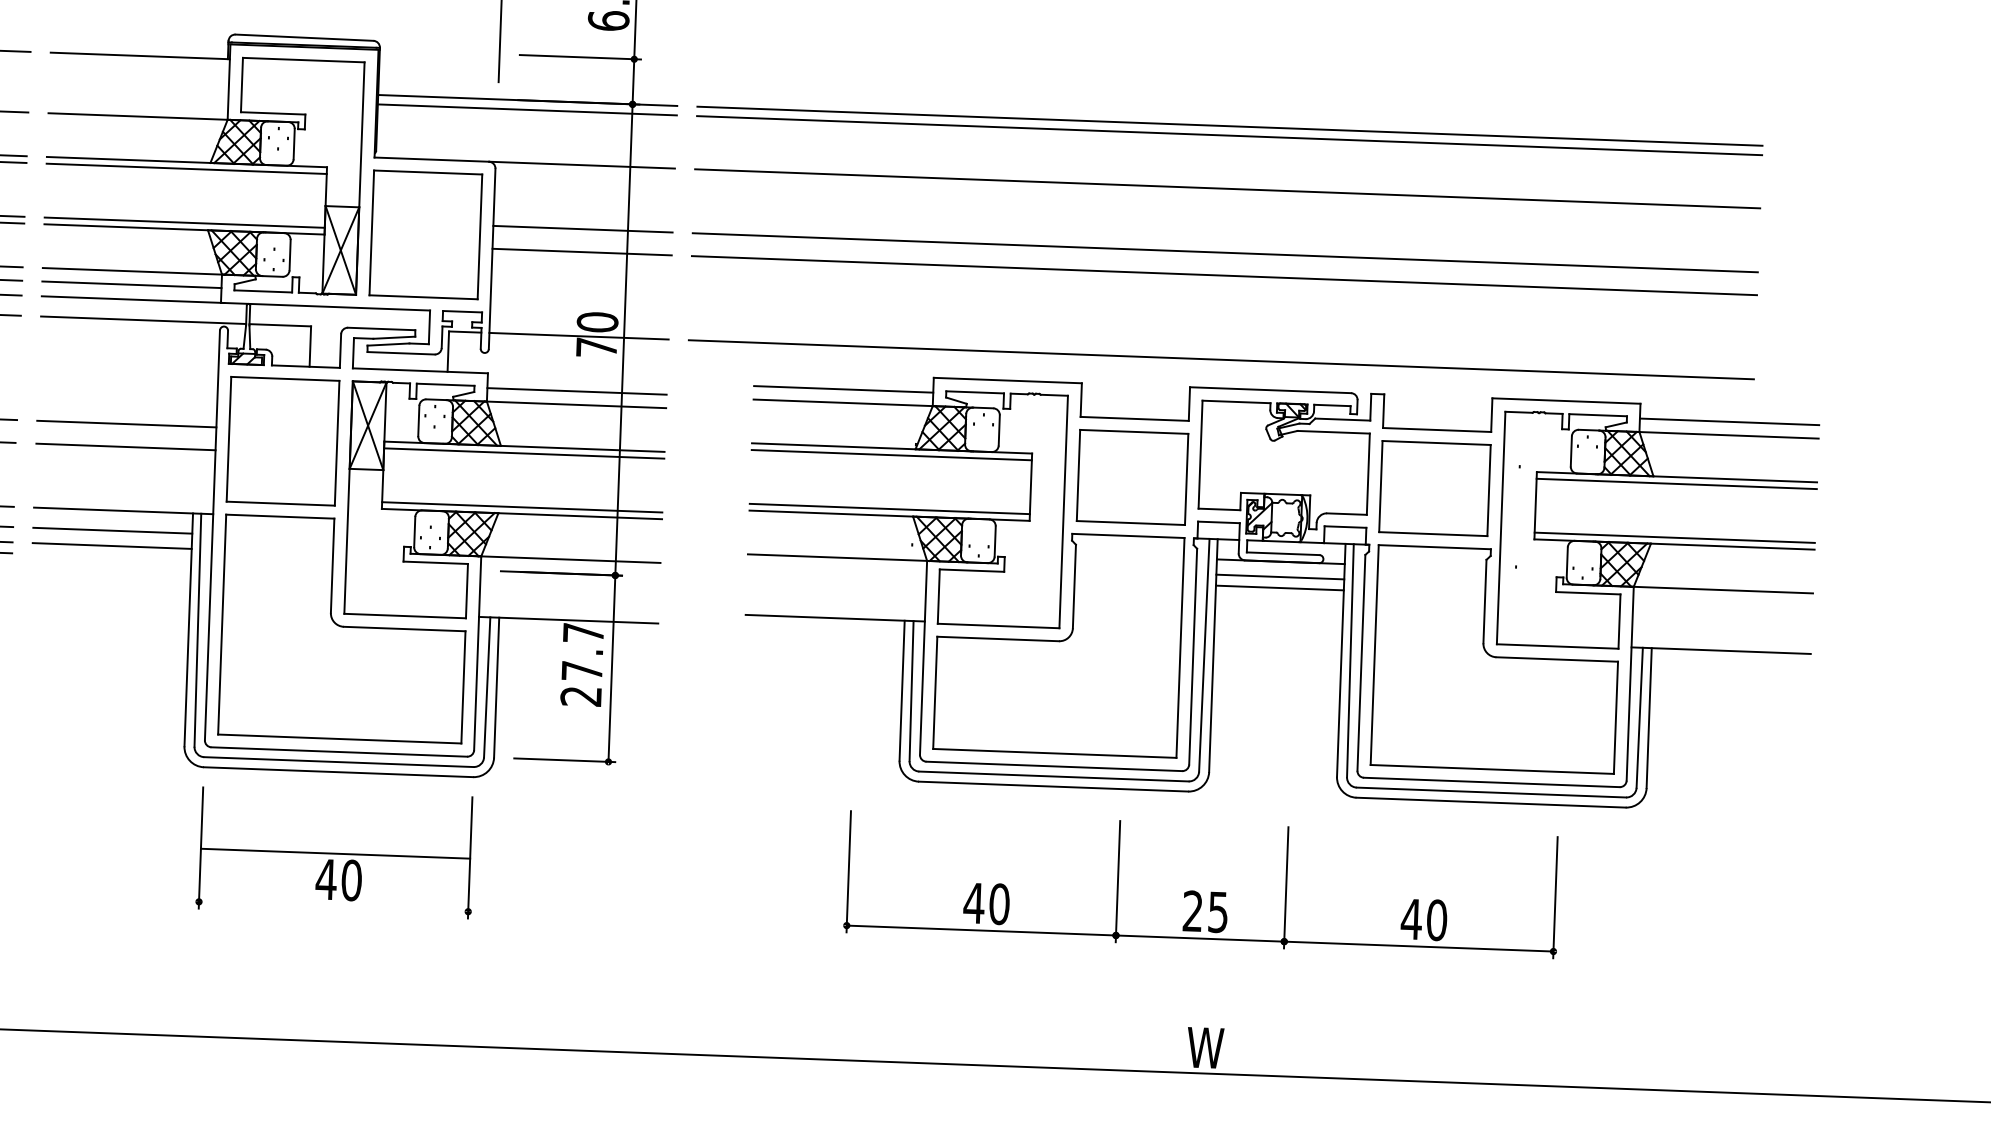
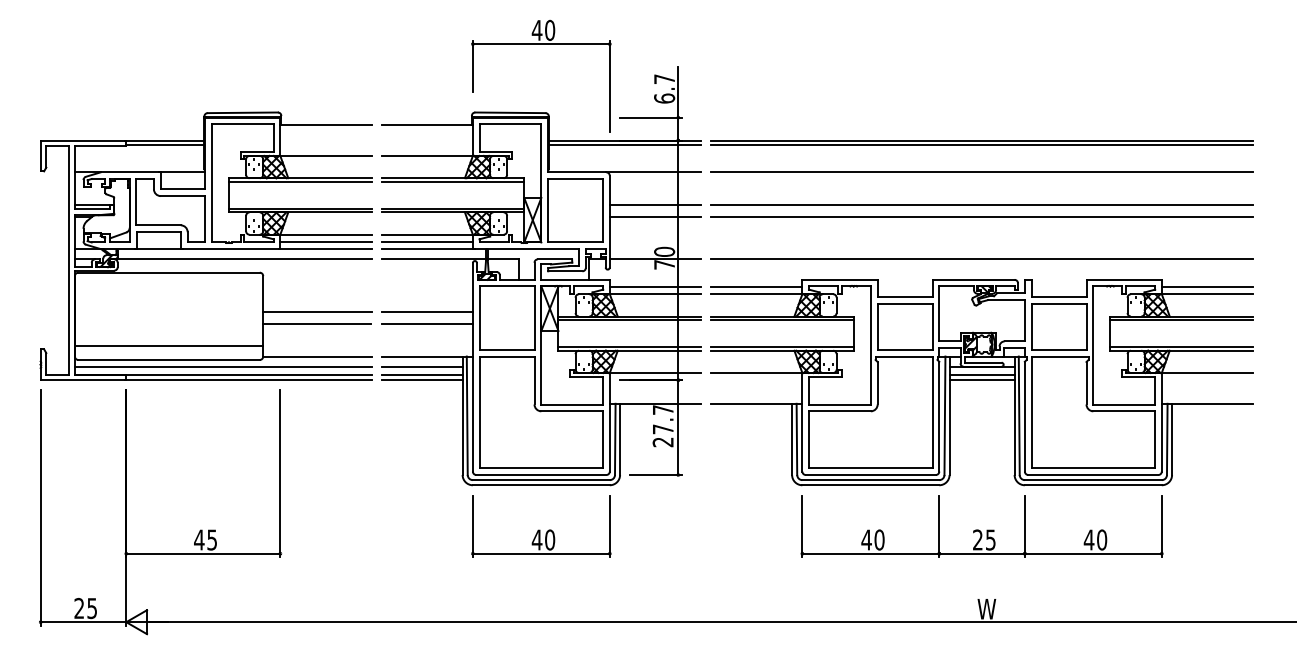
line: (110, 557) -> (421, 380), added
part: (1278, 592) -> (981, 382), moved
line: (333, 853) -> (540, 553), moved

